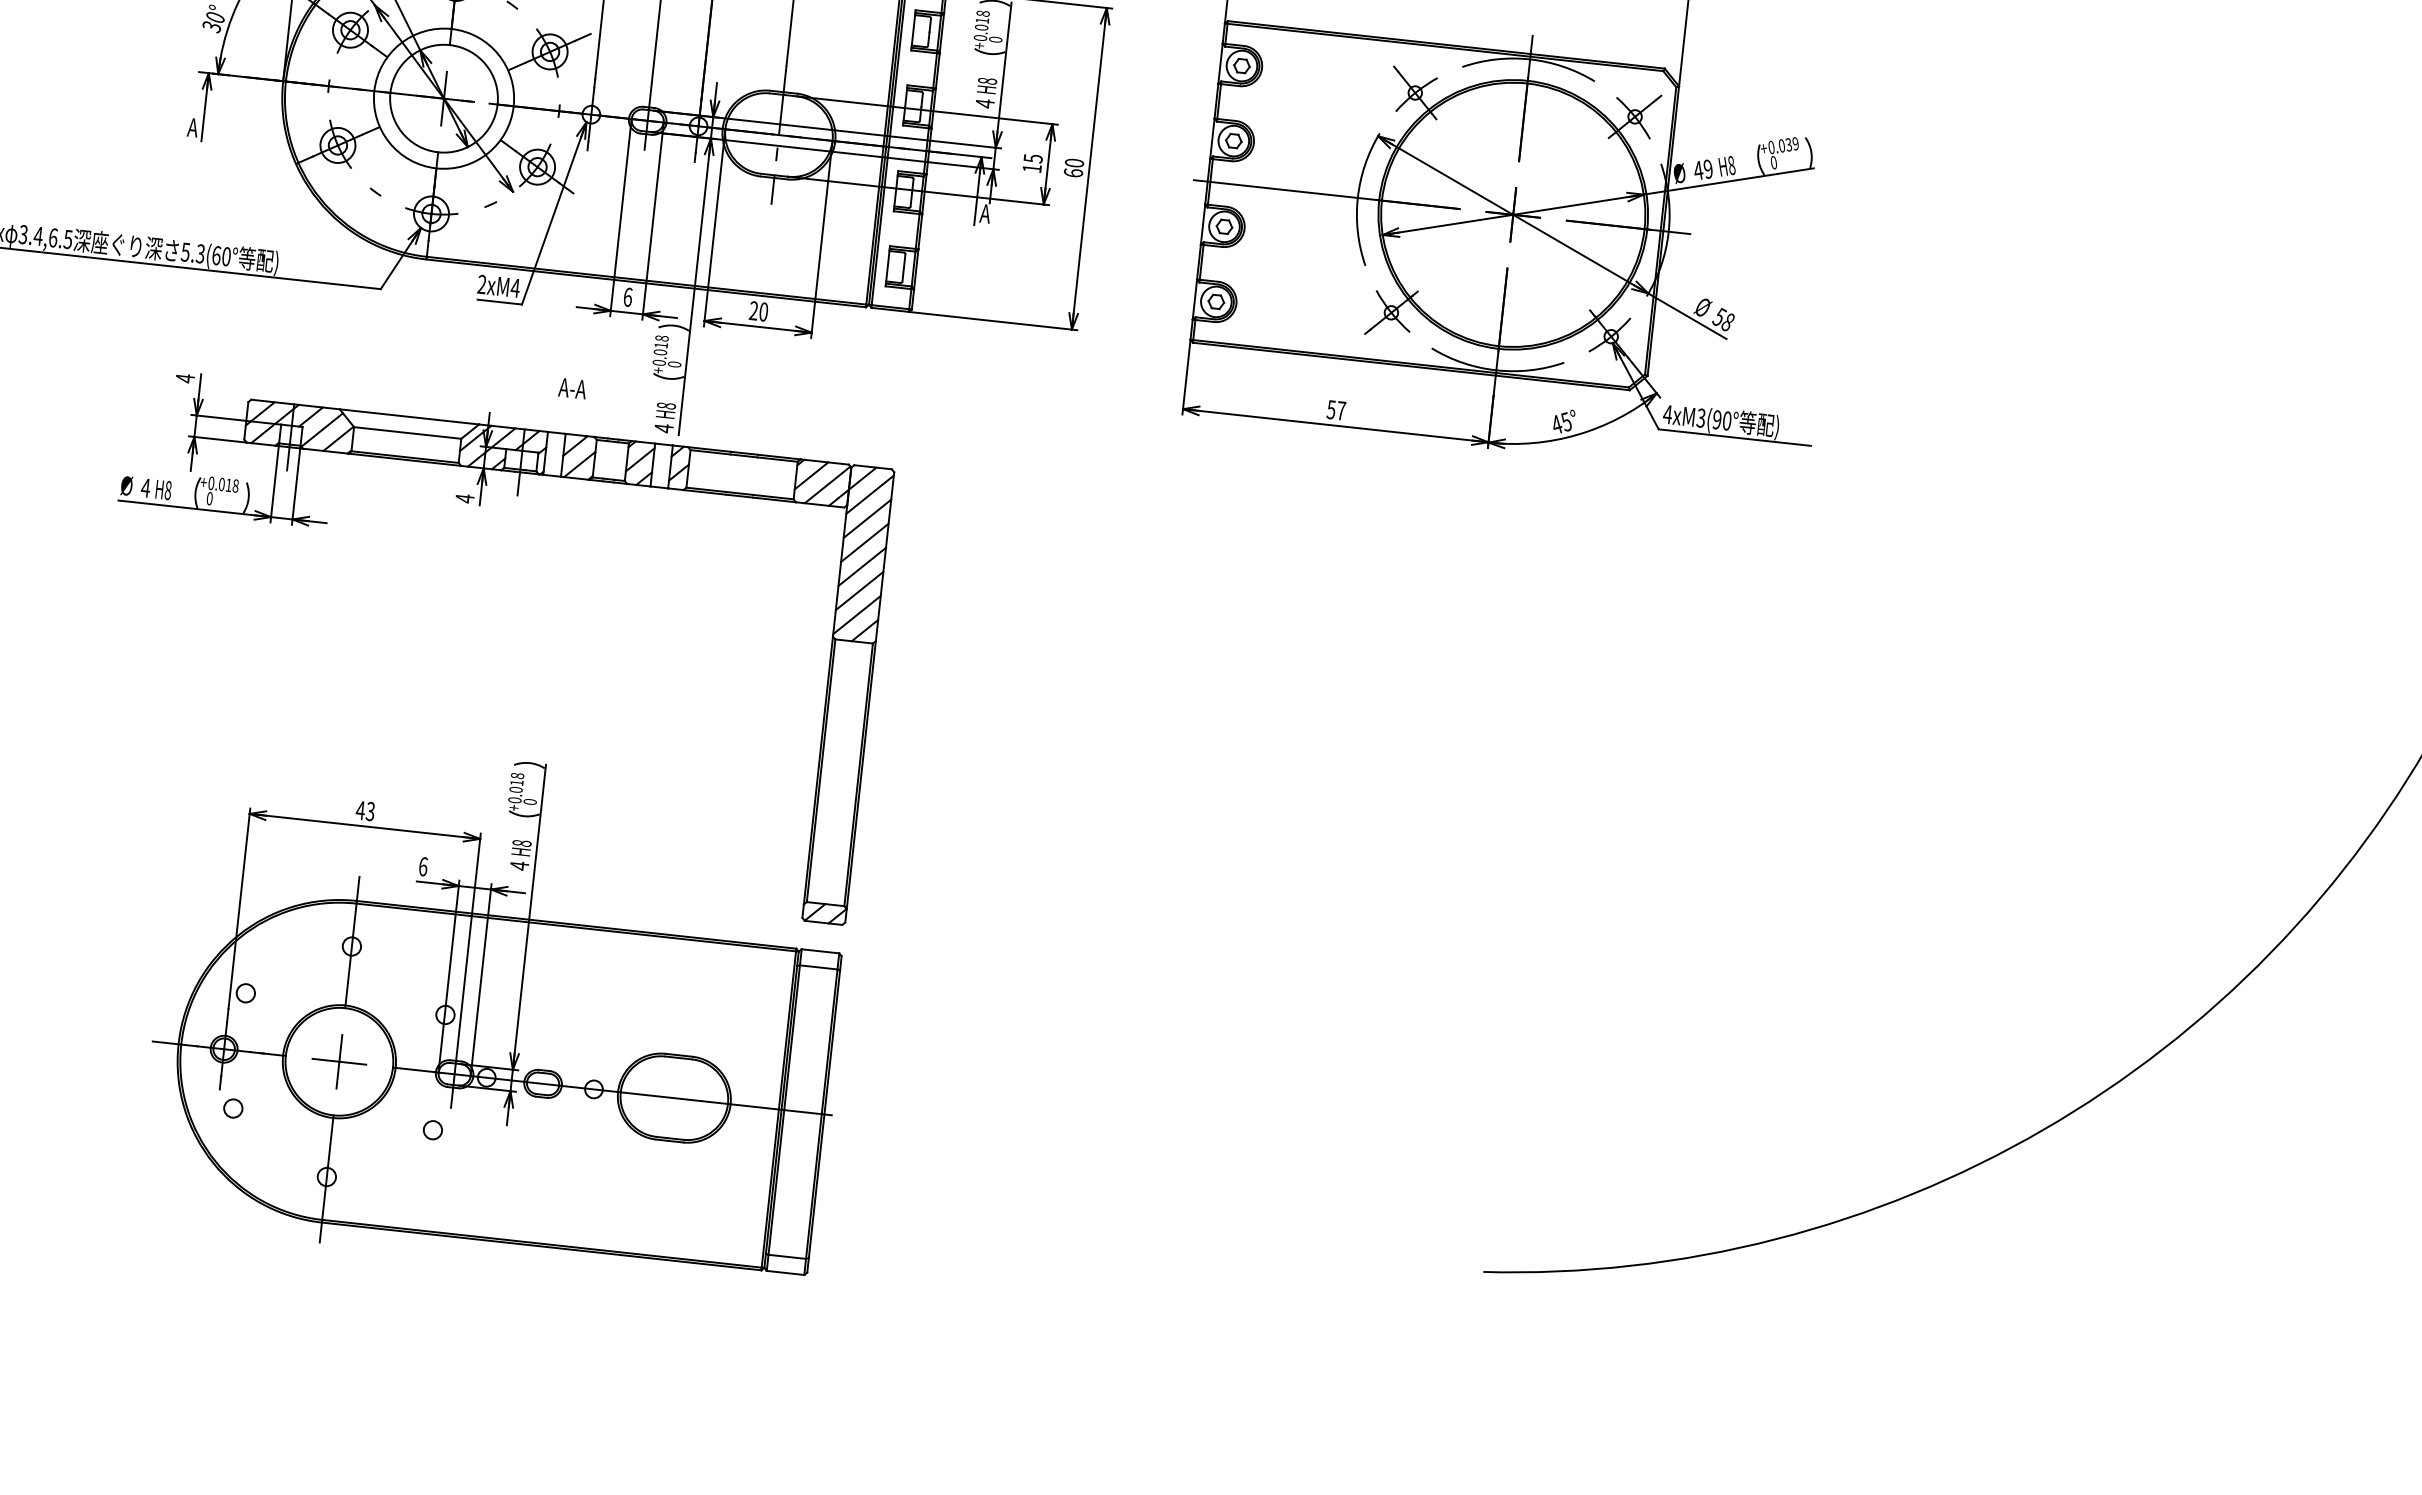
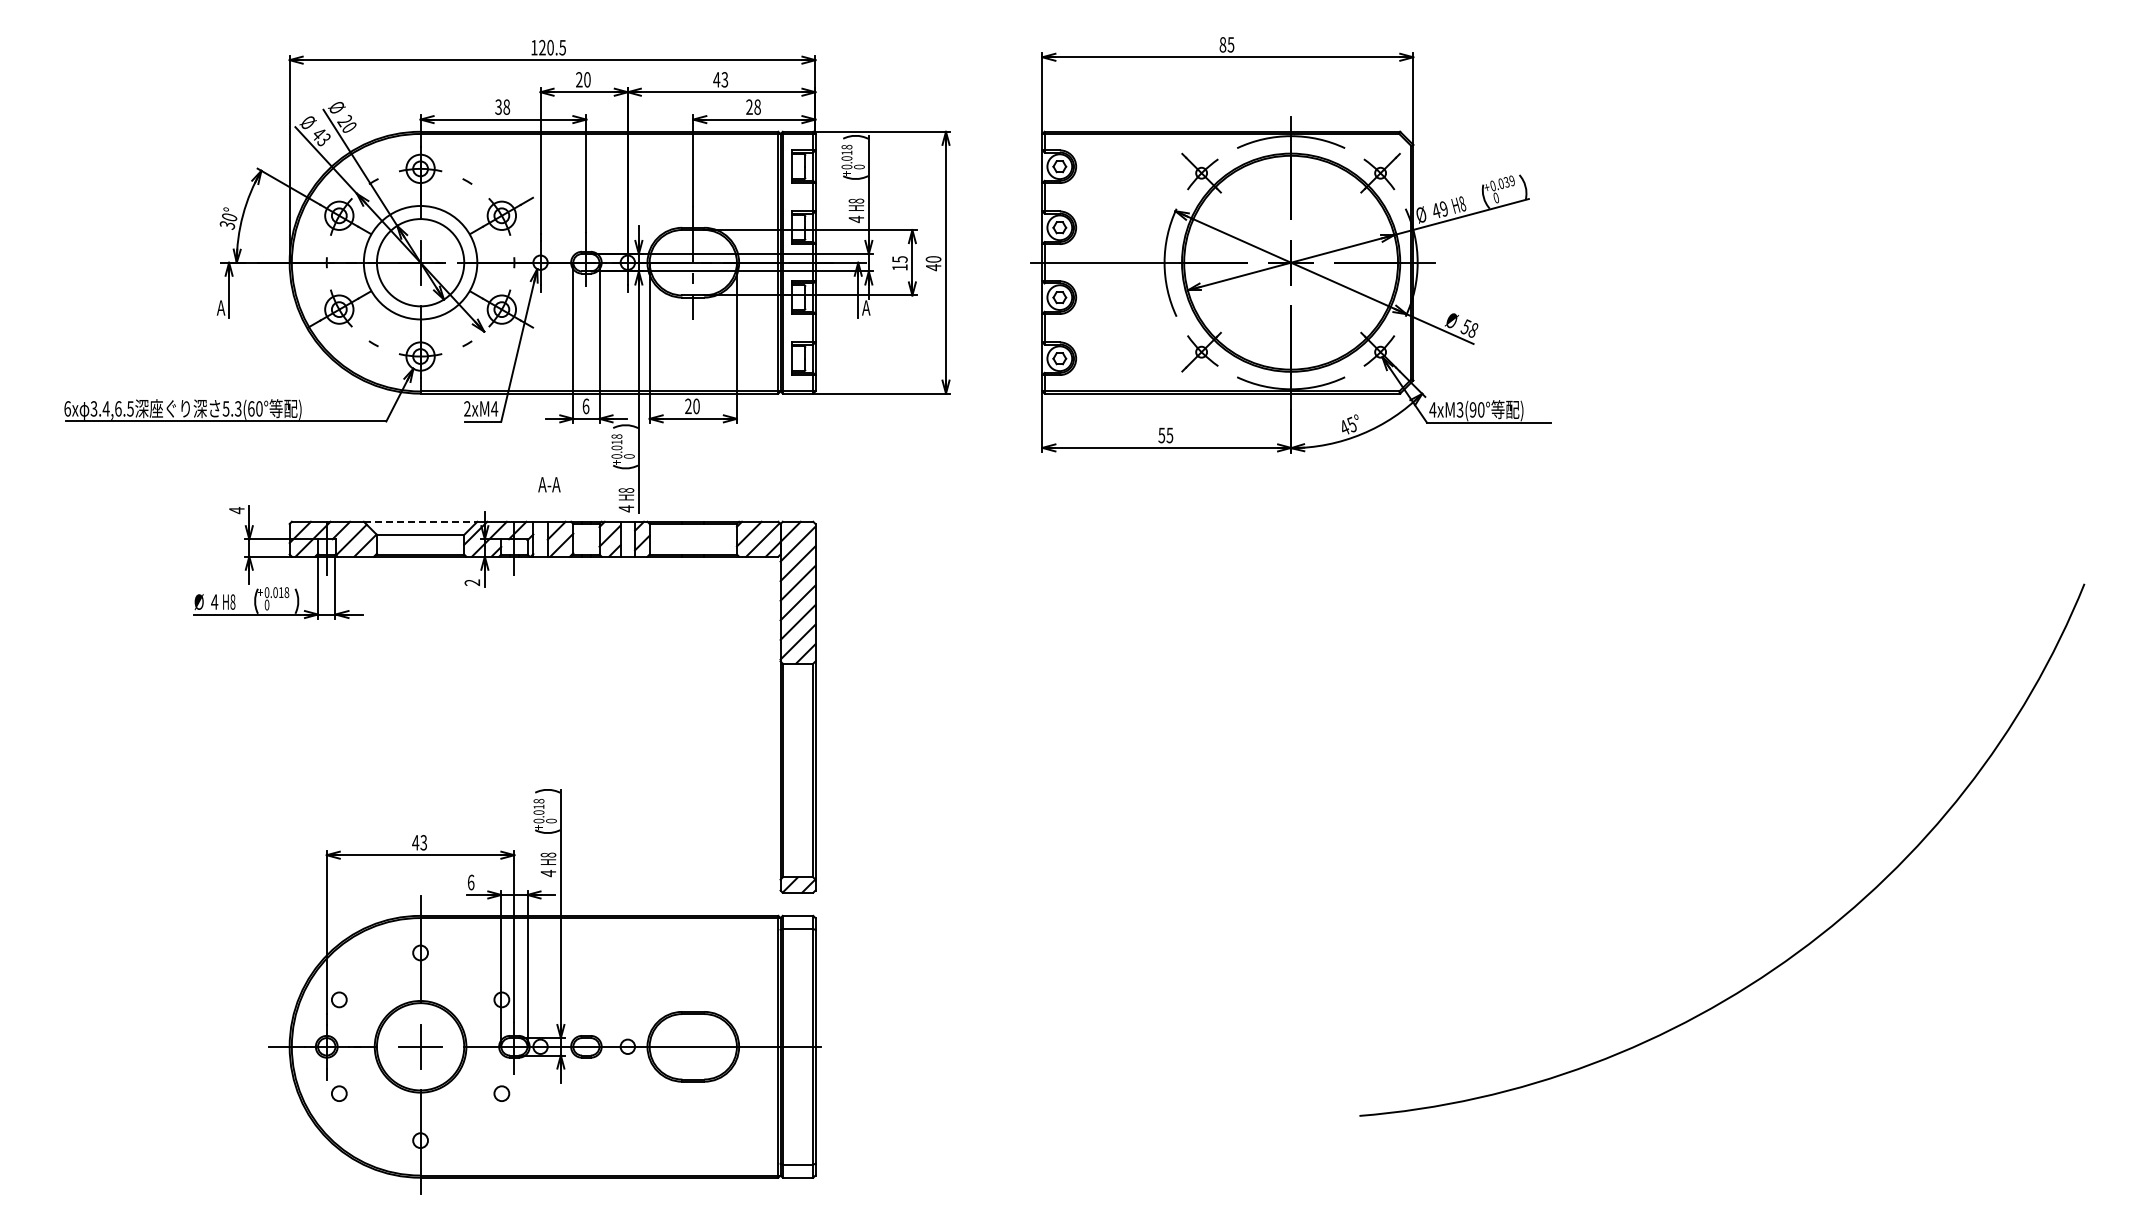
text: (1073, 173) -> (933, 267), 60 -> 40
text: (1340, 410) -> (1169, 435), 57 -> 55
line: (409, 416) -> (420, 521), solid -> dashed
text: (465, 498) -> (472, 582), 4 -> 2

